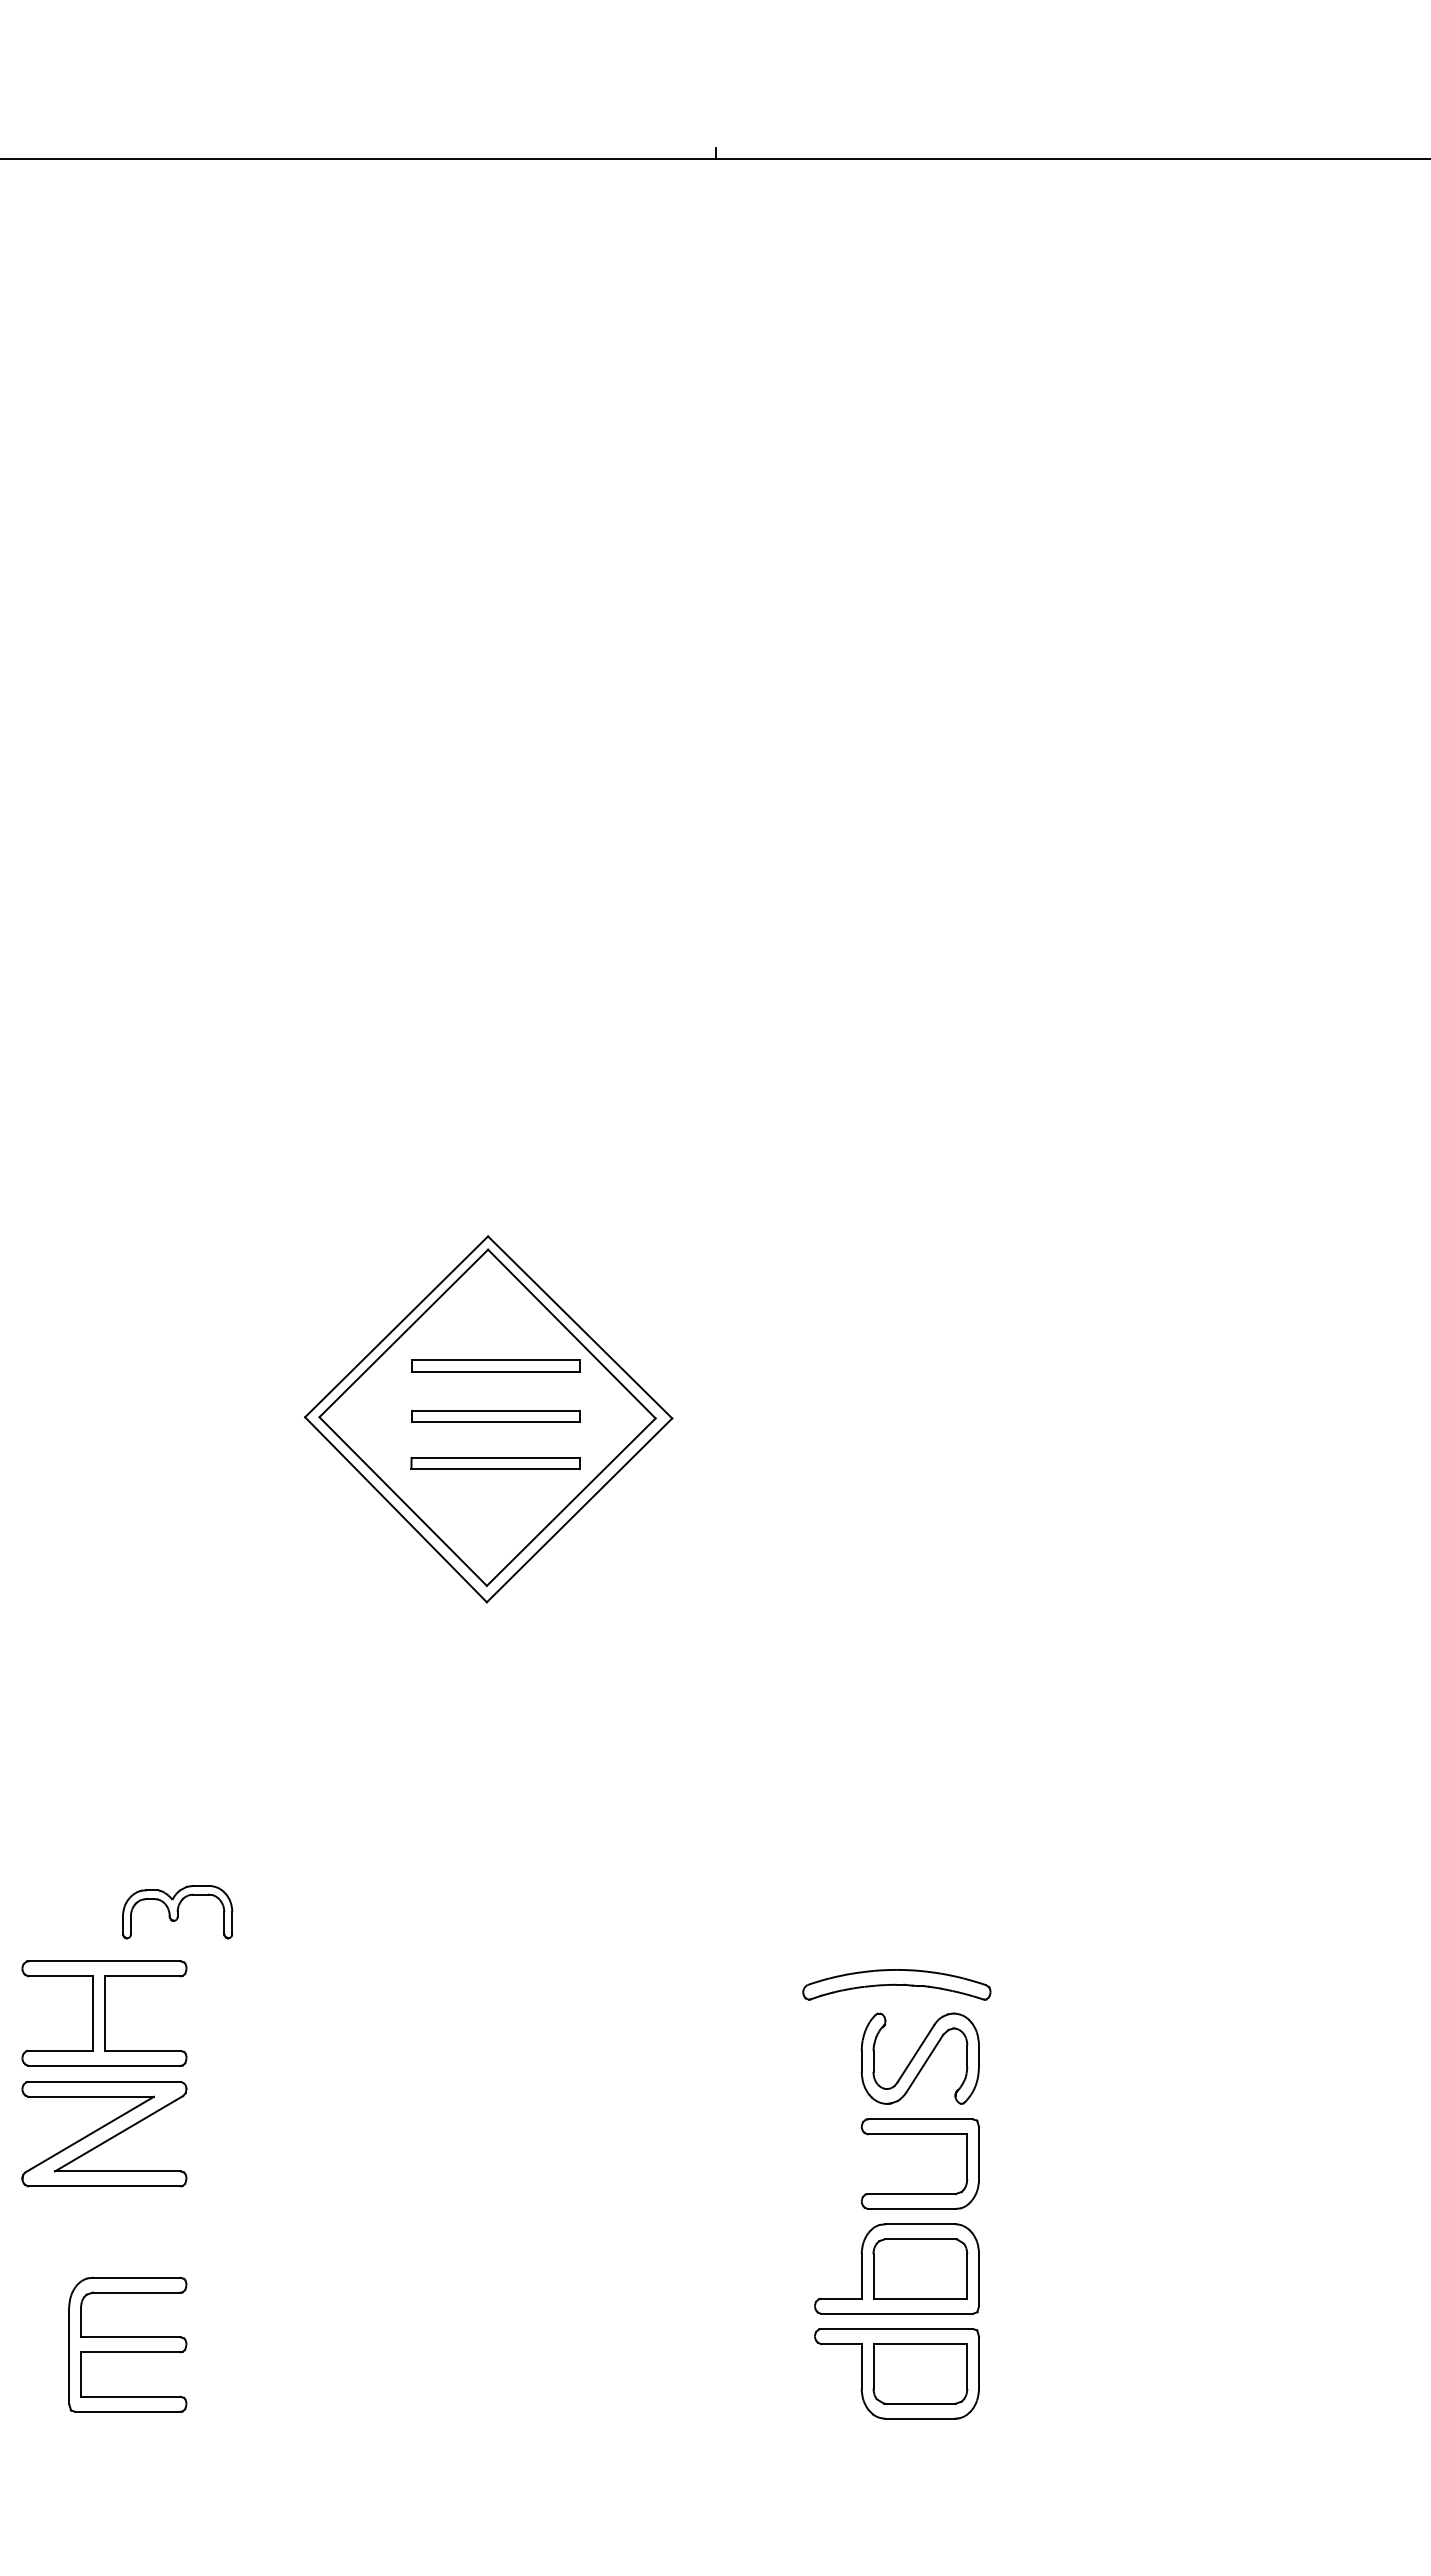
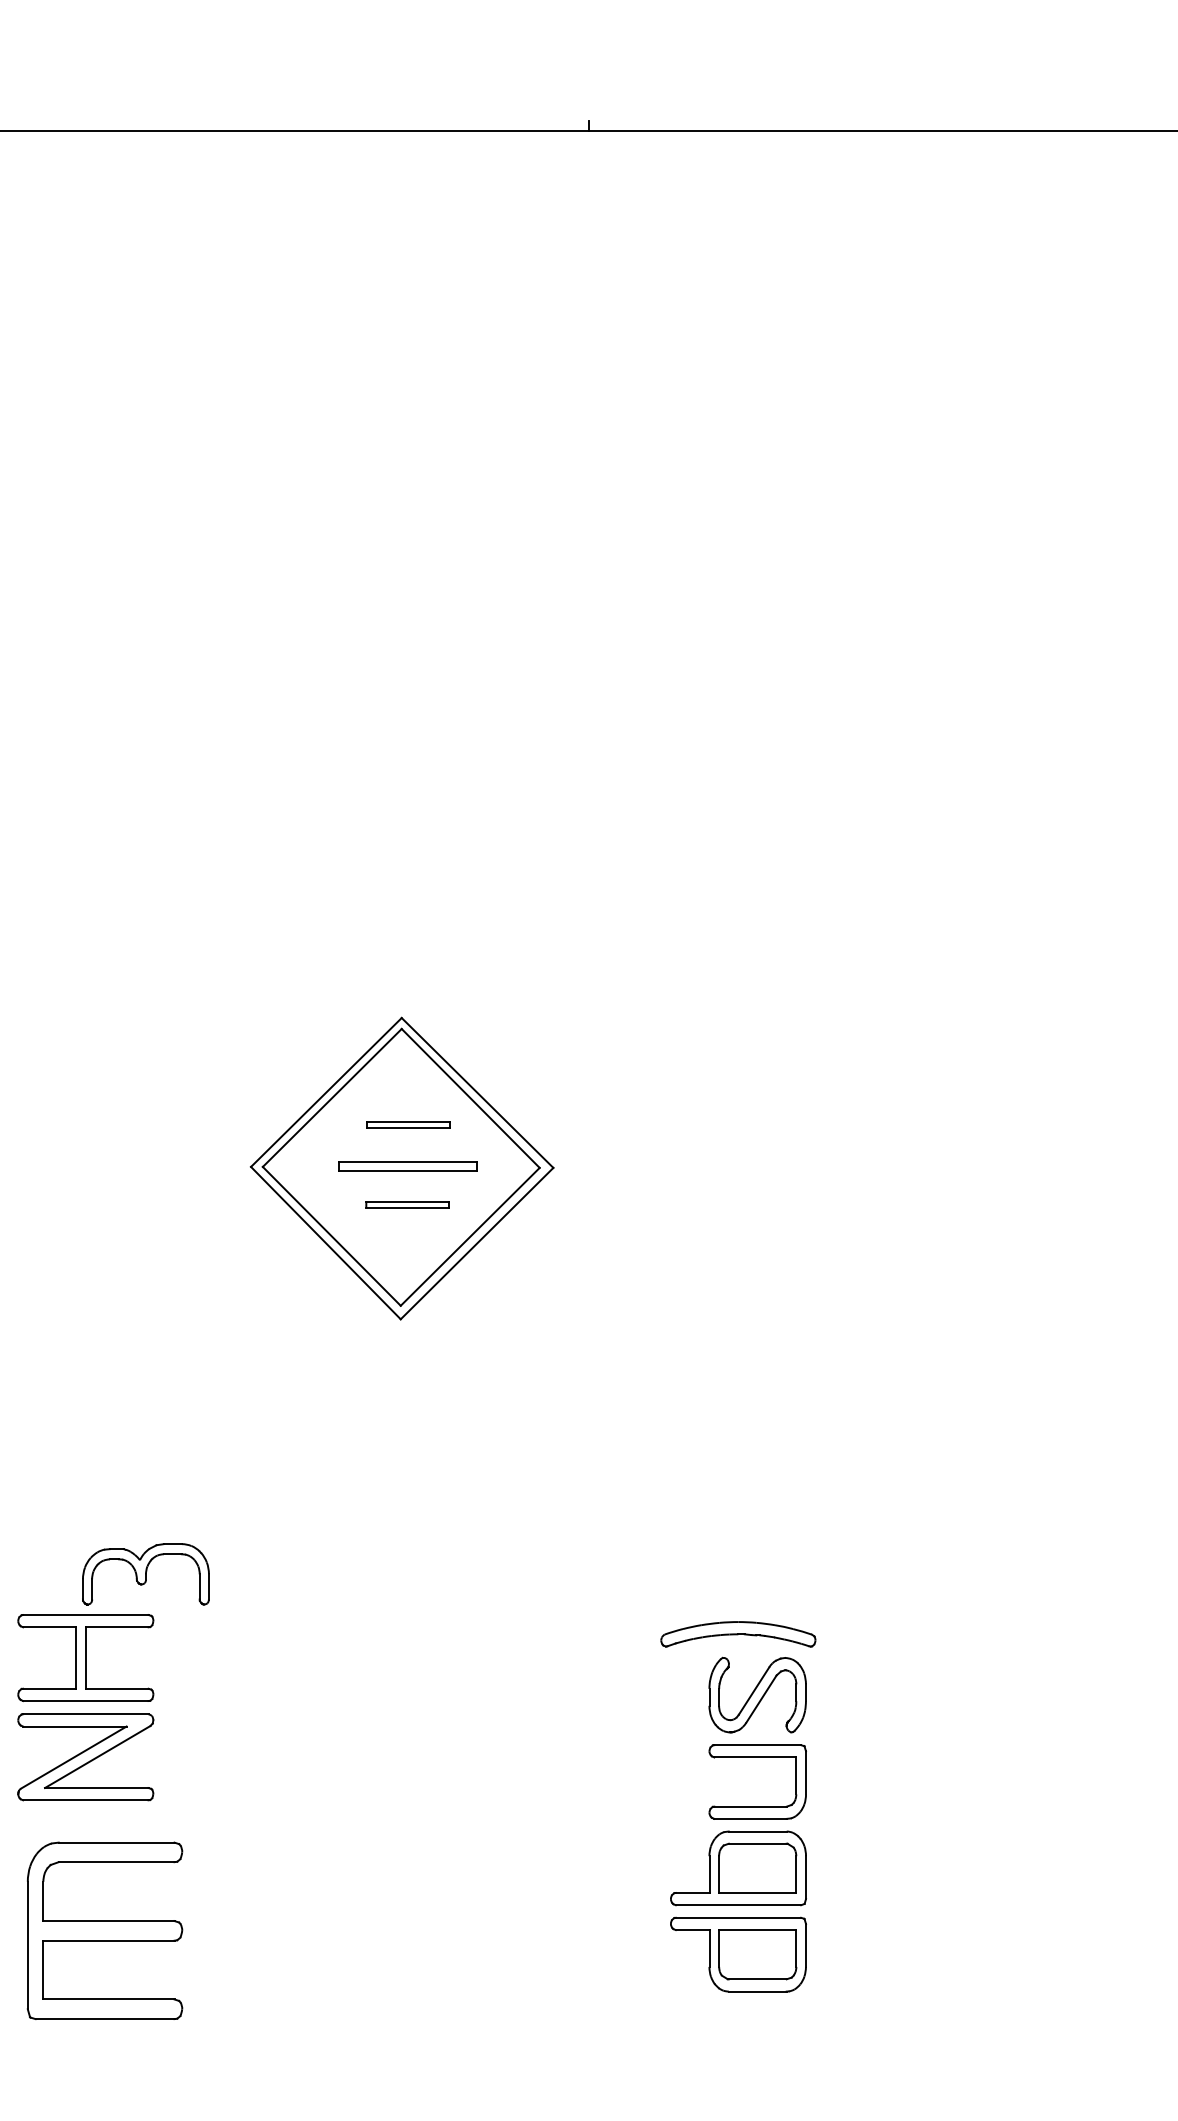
part: (495, 1365) -> (407, 1124), size x0.6
part: (495, 1463) -> (407, 1205), size x0.6
part: (177, 1912) -> (145, 1574), size x1.4
part: (127, 2344) -> (104, 1930), size x1.6

